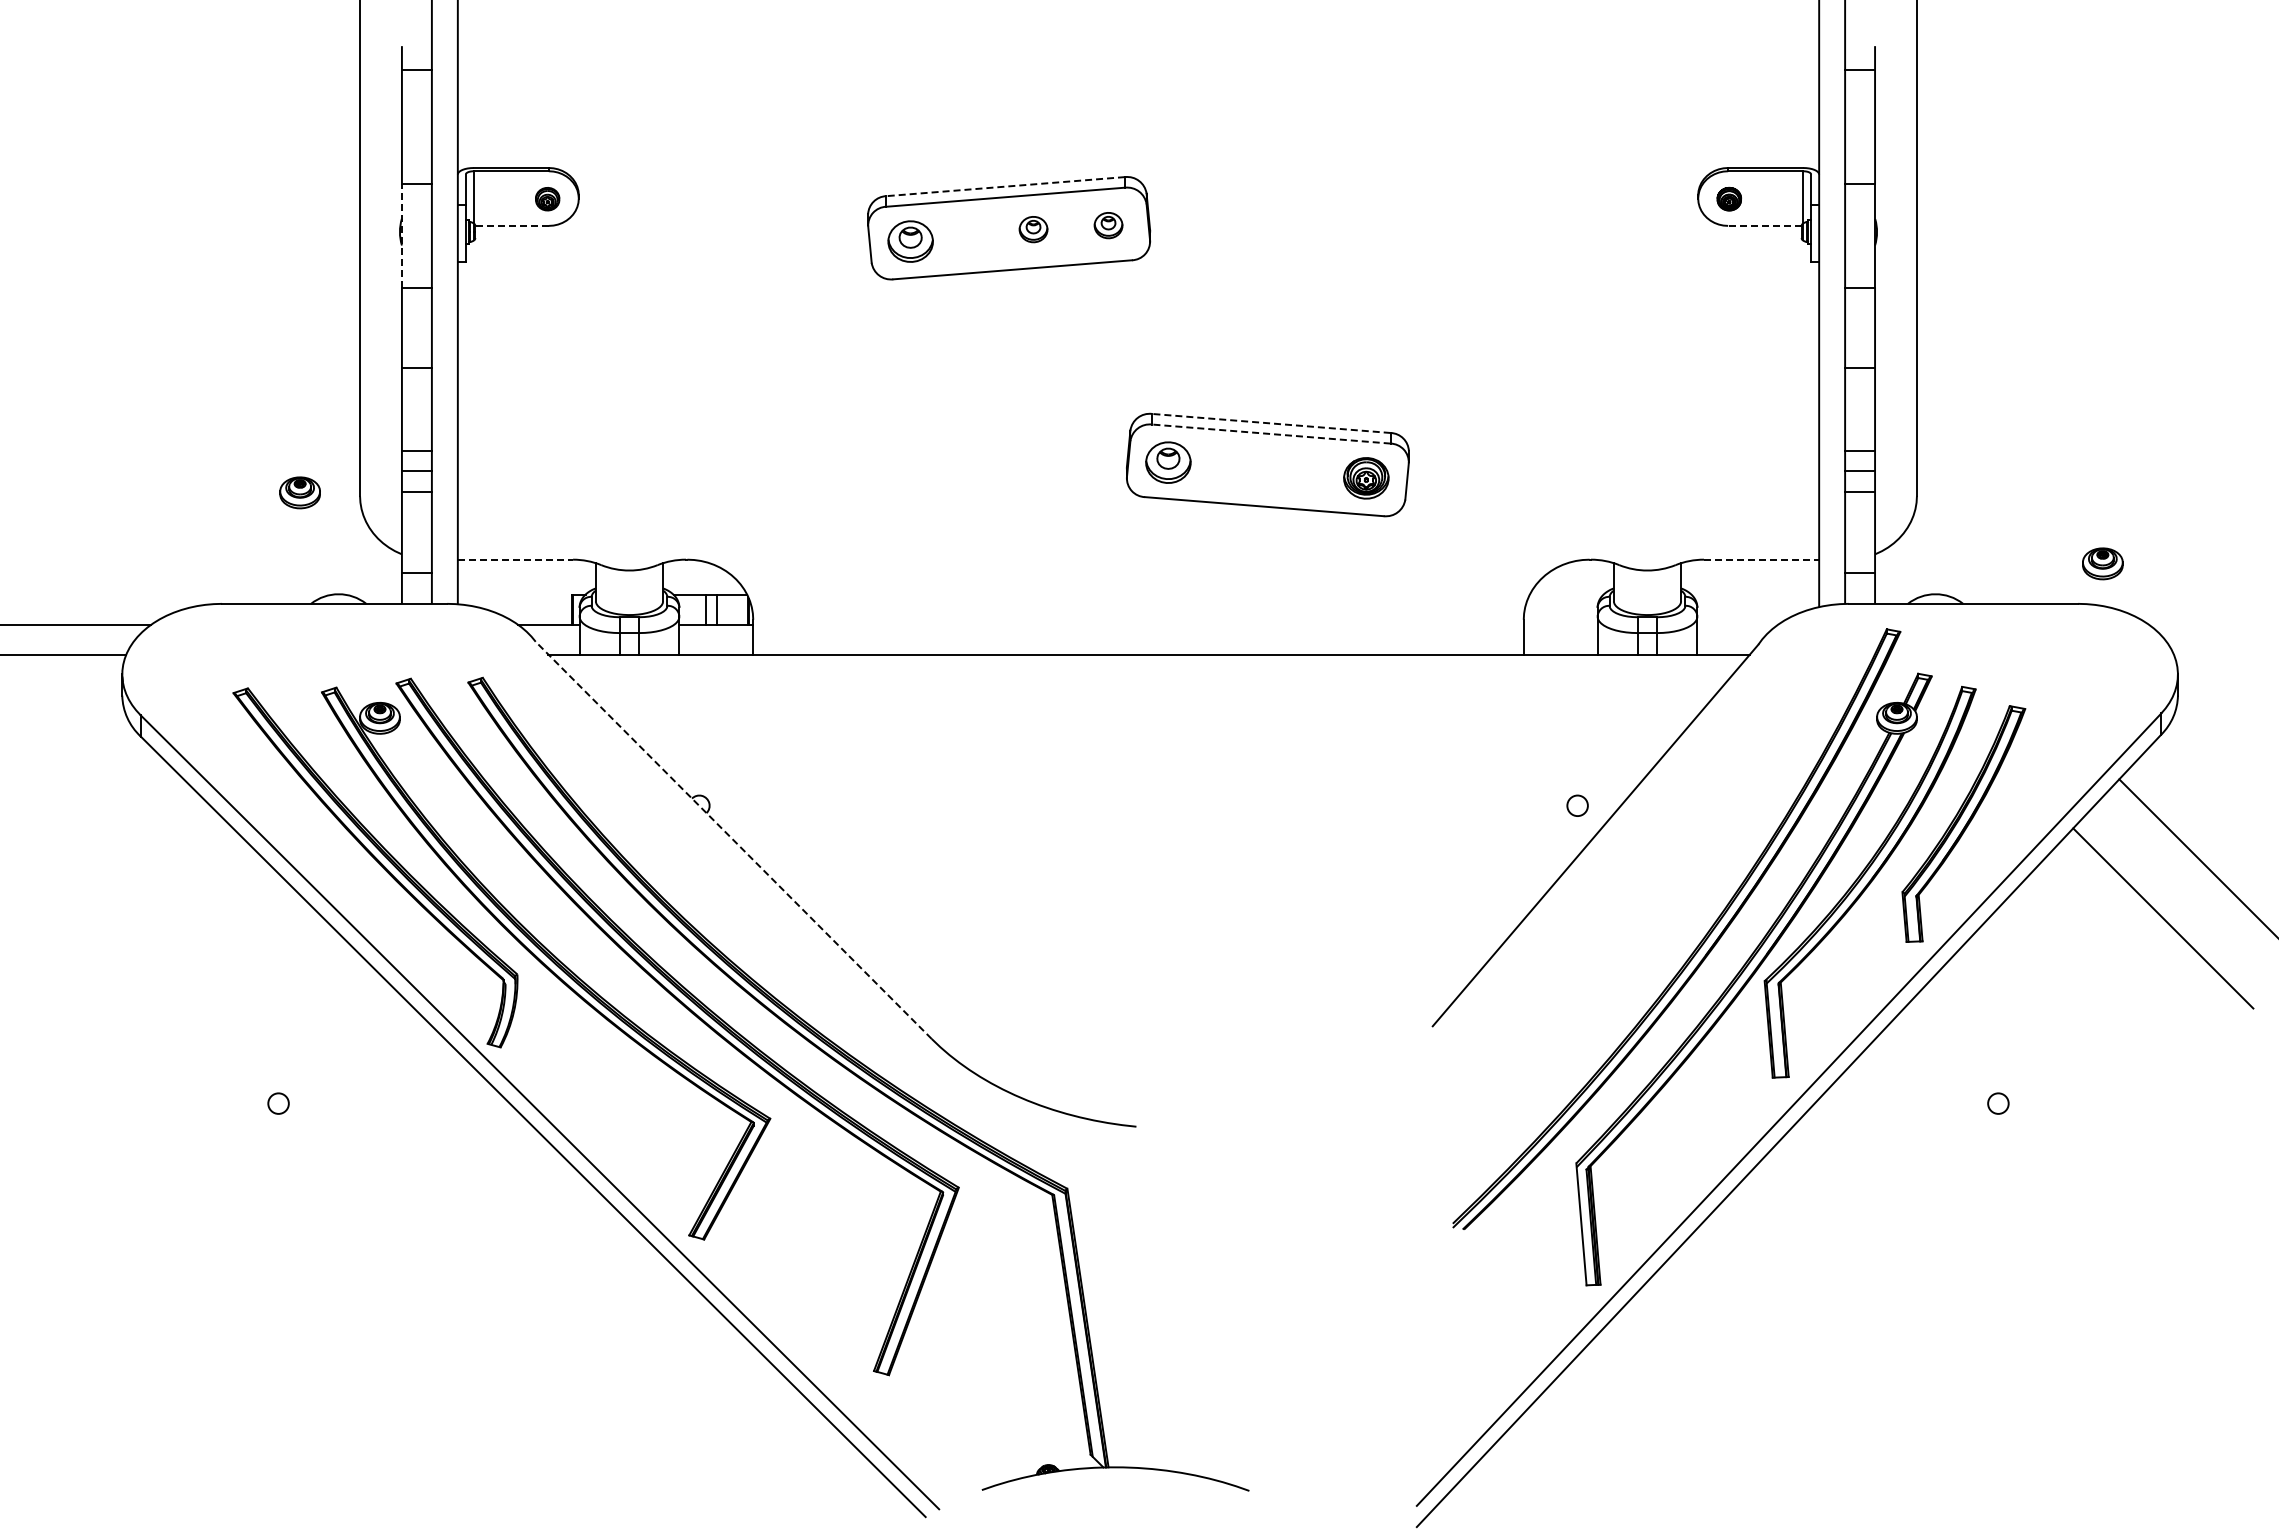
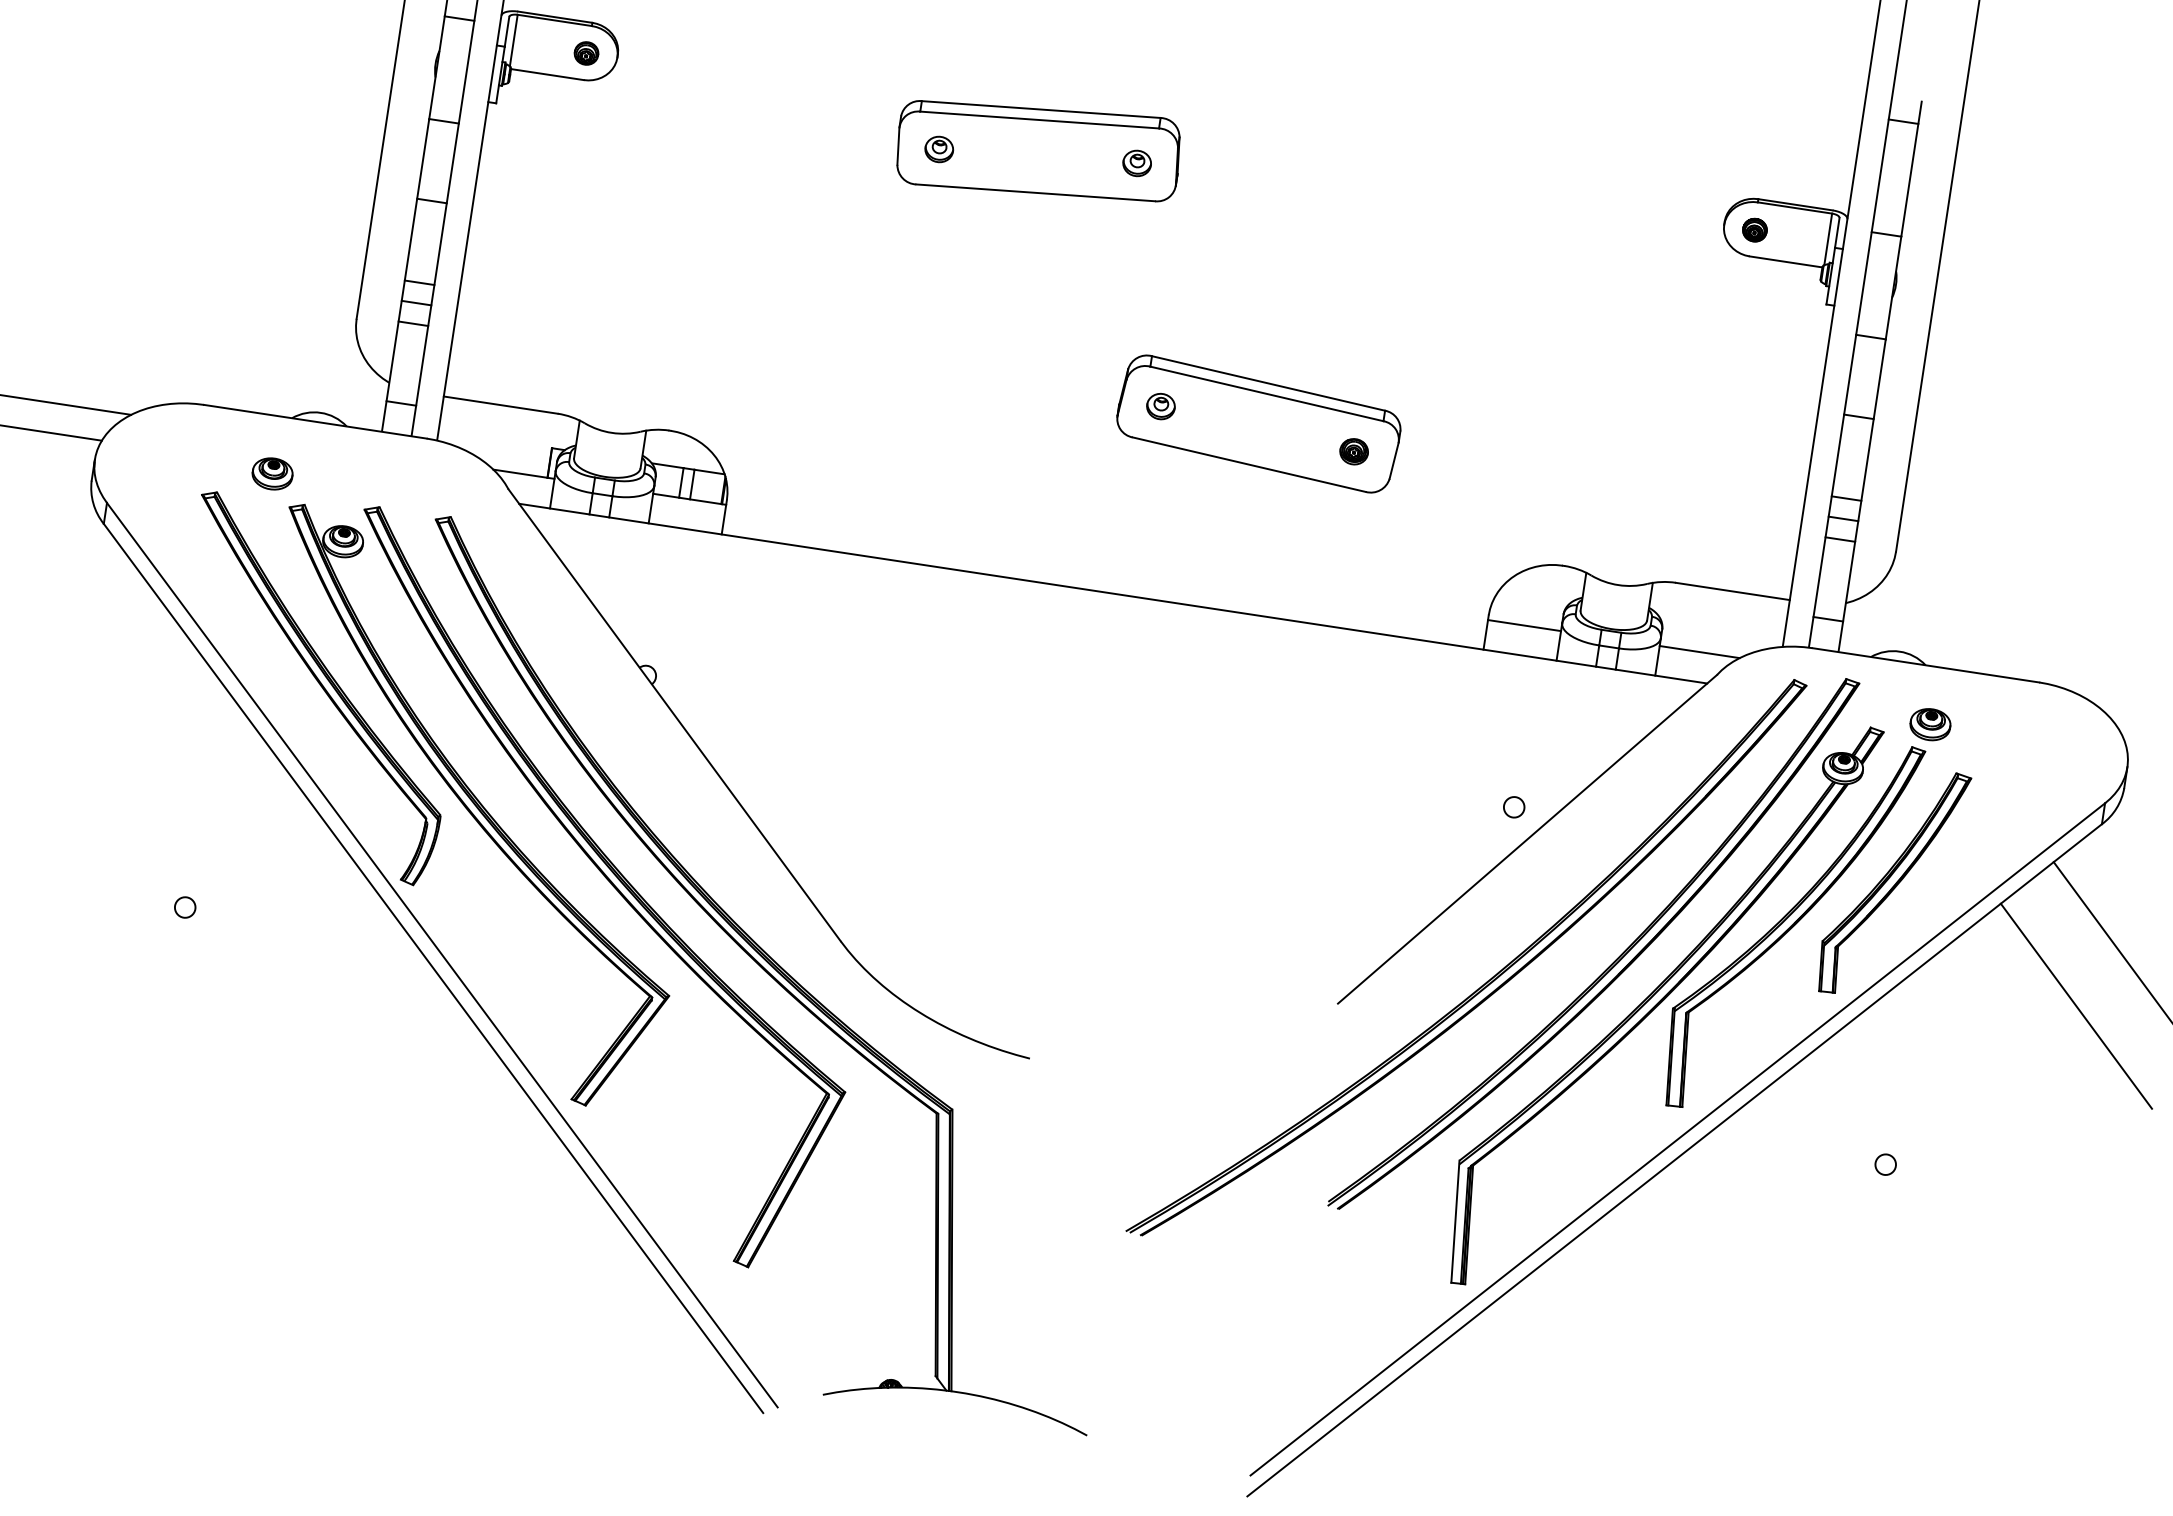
line: (1005, 186) -> (1041, 109), dashed -> solid
line: (512, 225) -> (547, 74), dashed -> solid
line: (1764, 225) -> (1785, 261), dashed -> solid
part: (1033, 229) -> (1062, 156), removed
line: (401, 235) -> (436, 67), dashed -> solid
part: (910, 240) -> (939, 148), size x0.62
line: (1271, 423) -> (1268, 383), dashed -> solid
line: (1271, 434) -> (1267, 394), dashed -> solid
part: (1168, 461) -> (1161, 405), size x0.62
part: (1365, 477) -> (1353, 450), size x0.62
part: (299, 492) -> (272, 473), moved
line: (515, 559) -> (500, 404), dashed -> solid
line: (1761, 559) -> (1732, 591), dashed -> solid
part: (2102, 563) -> (1930, 724), moved
line: (1560, 624) -> (1524, 625), added
line: (1737, 624) -> (1699, 651), added
line: (733, 840) -> (674, 715), dashed -> solid
part: (1578, 979) -> (1489, 979), added

